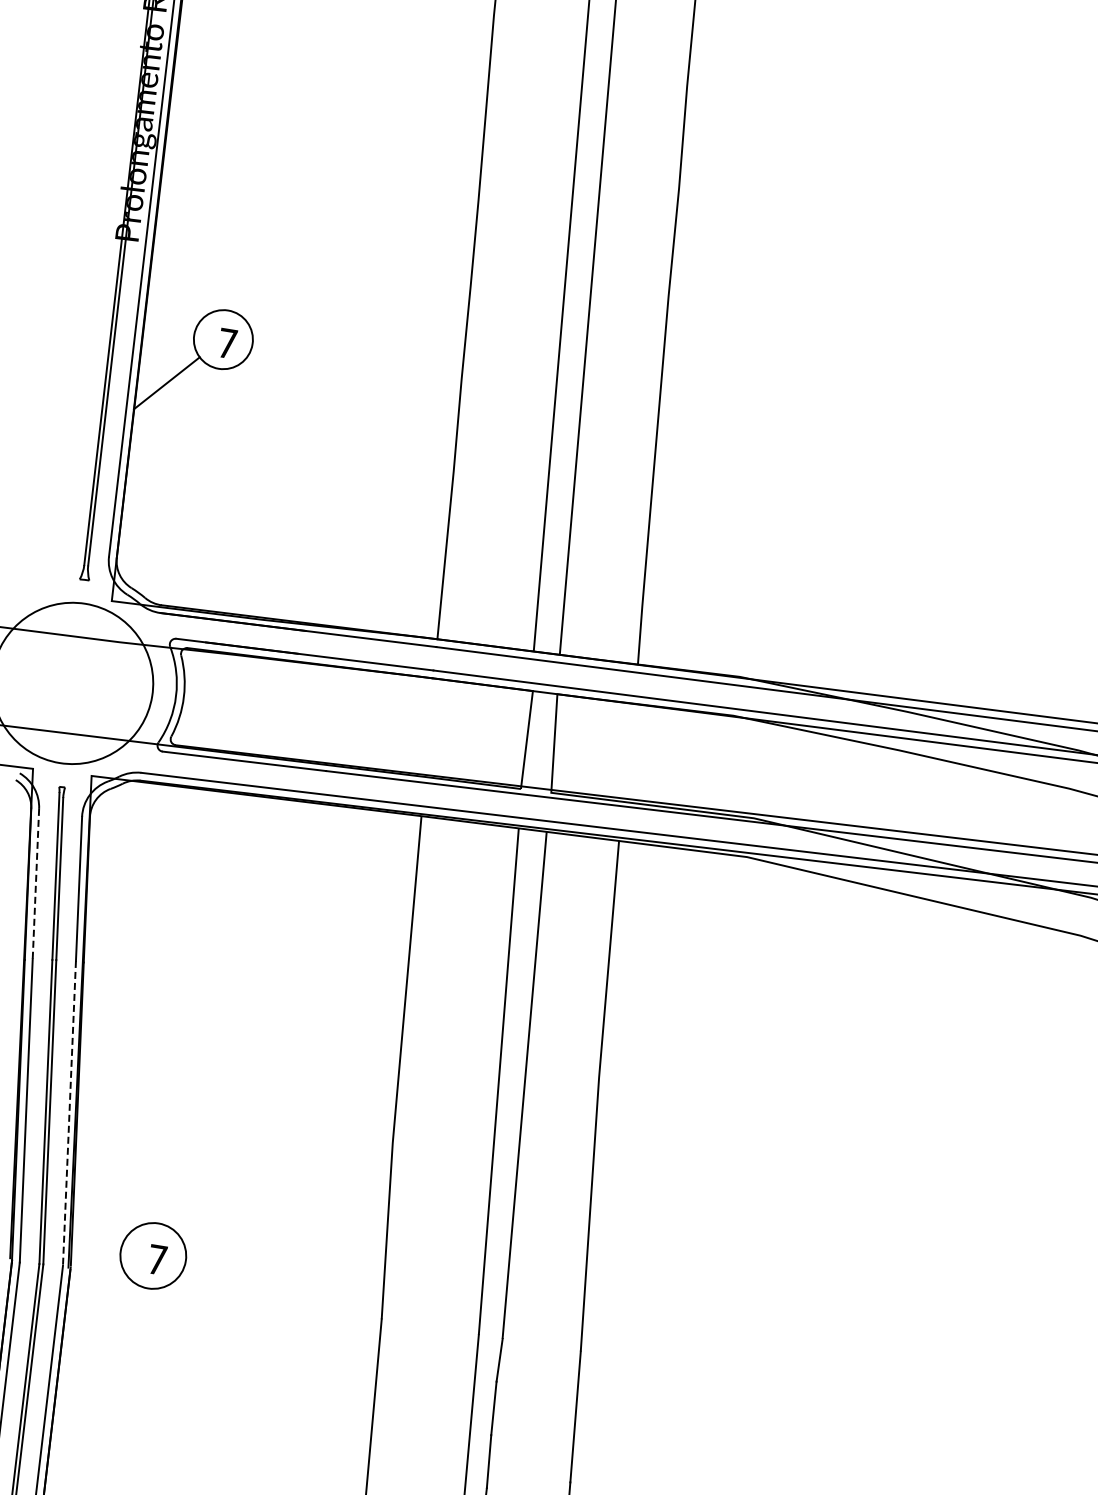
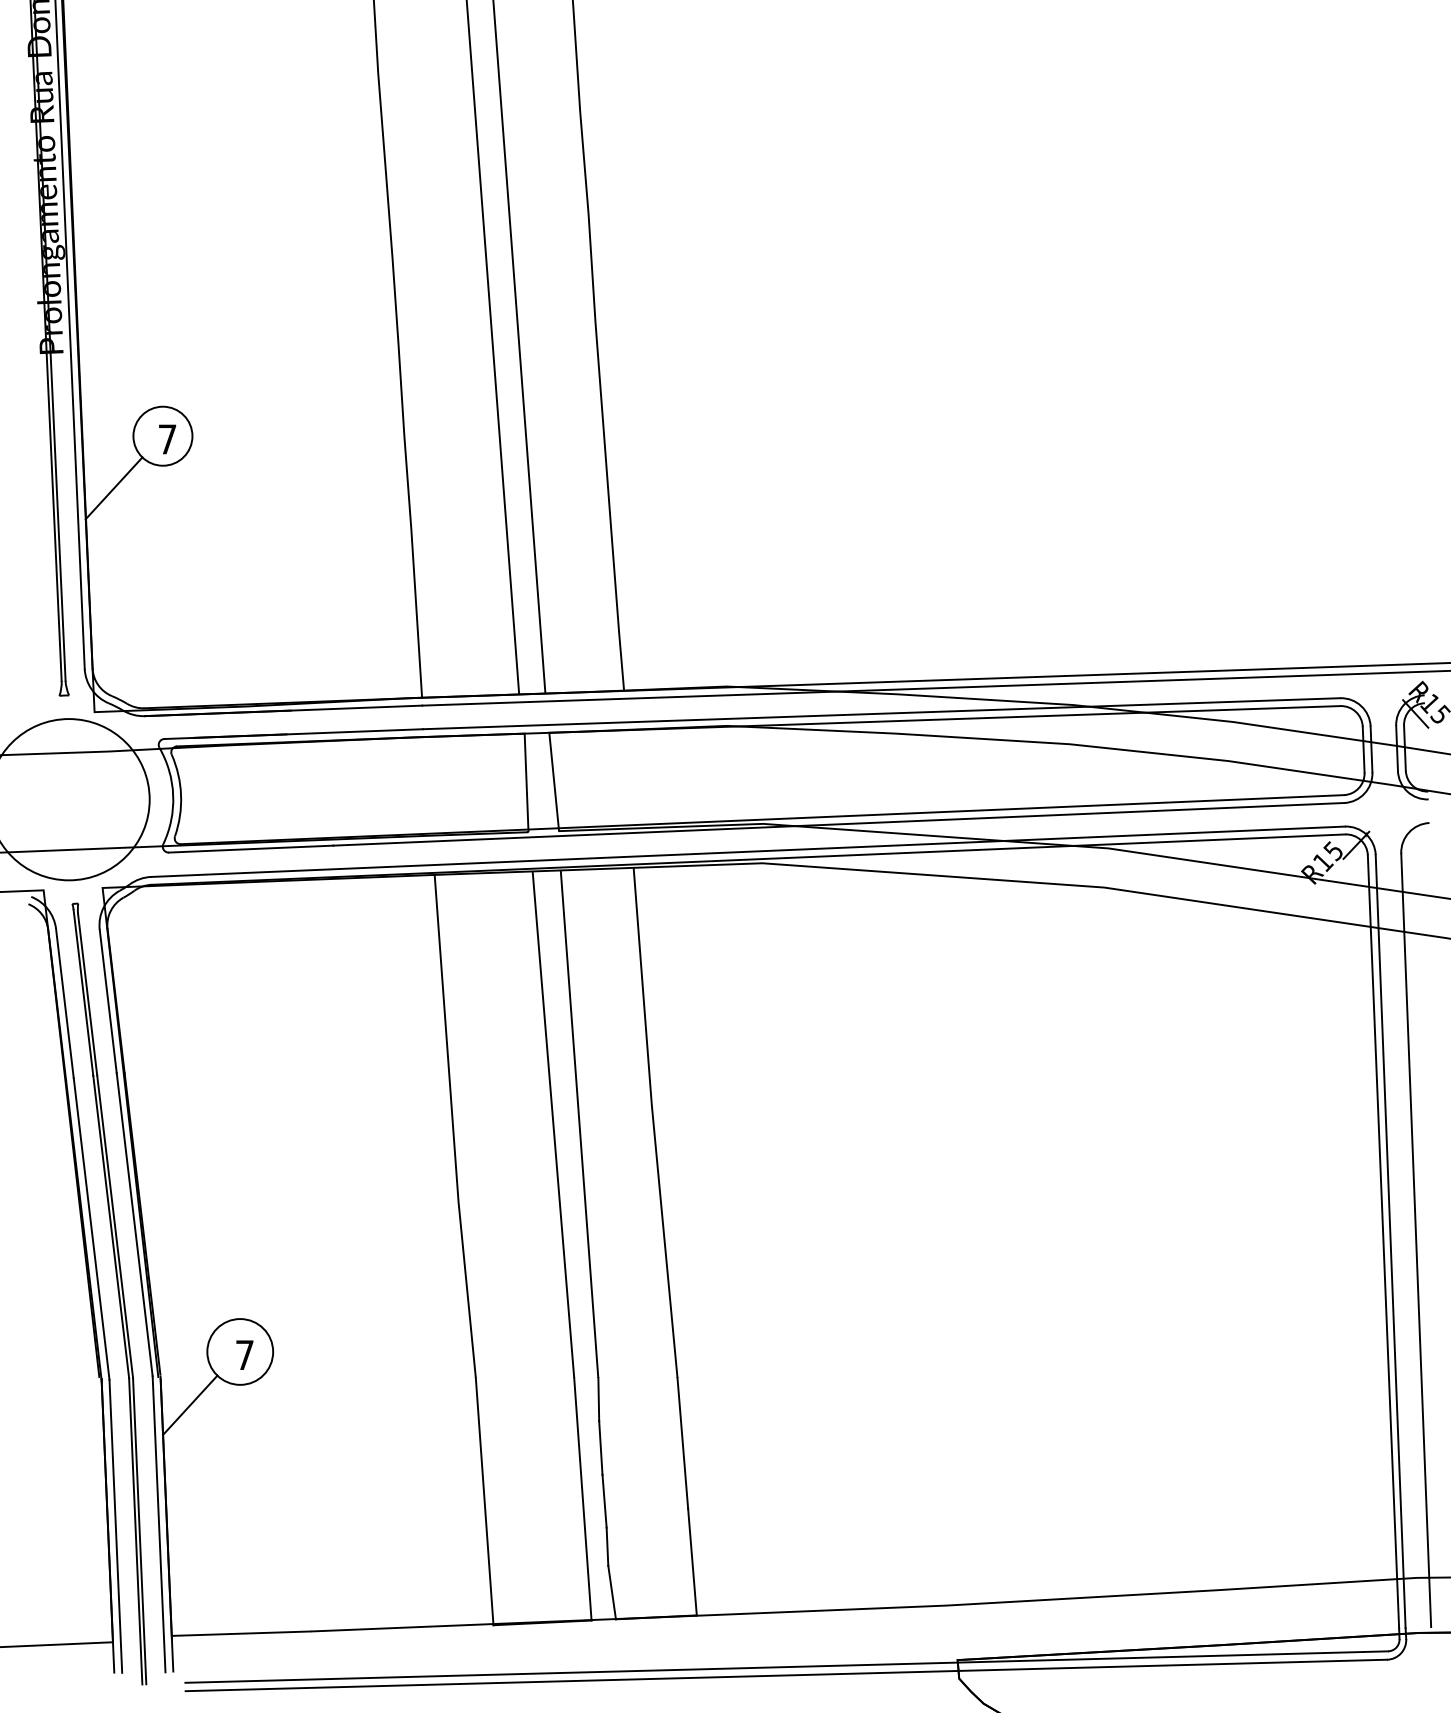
line: (35, 884) -> (64, 1004), dashed -> solid
line: (69, 1113) -> (134, 1224), dashed -> solid
line: (95, 1299) -> (190, 1404), added

